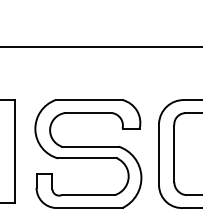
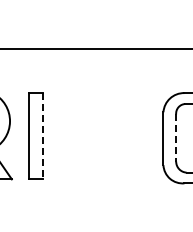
line: (14, 151) -> (42, 136), solid -> dashed
part: (88, 154) -> (104, 138), removed
line: (174, 154) -> (176, 138), solid -> dashed

